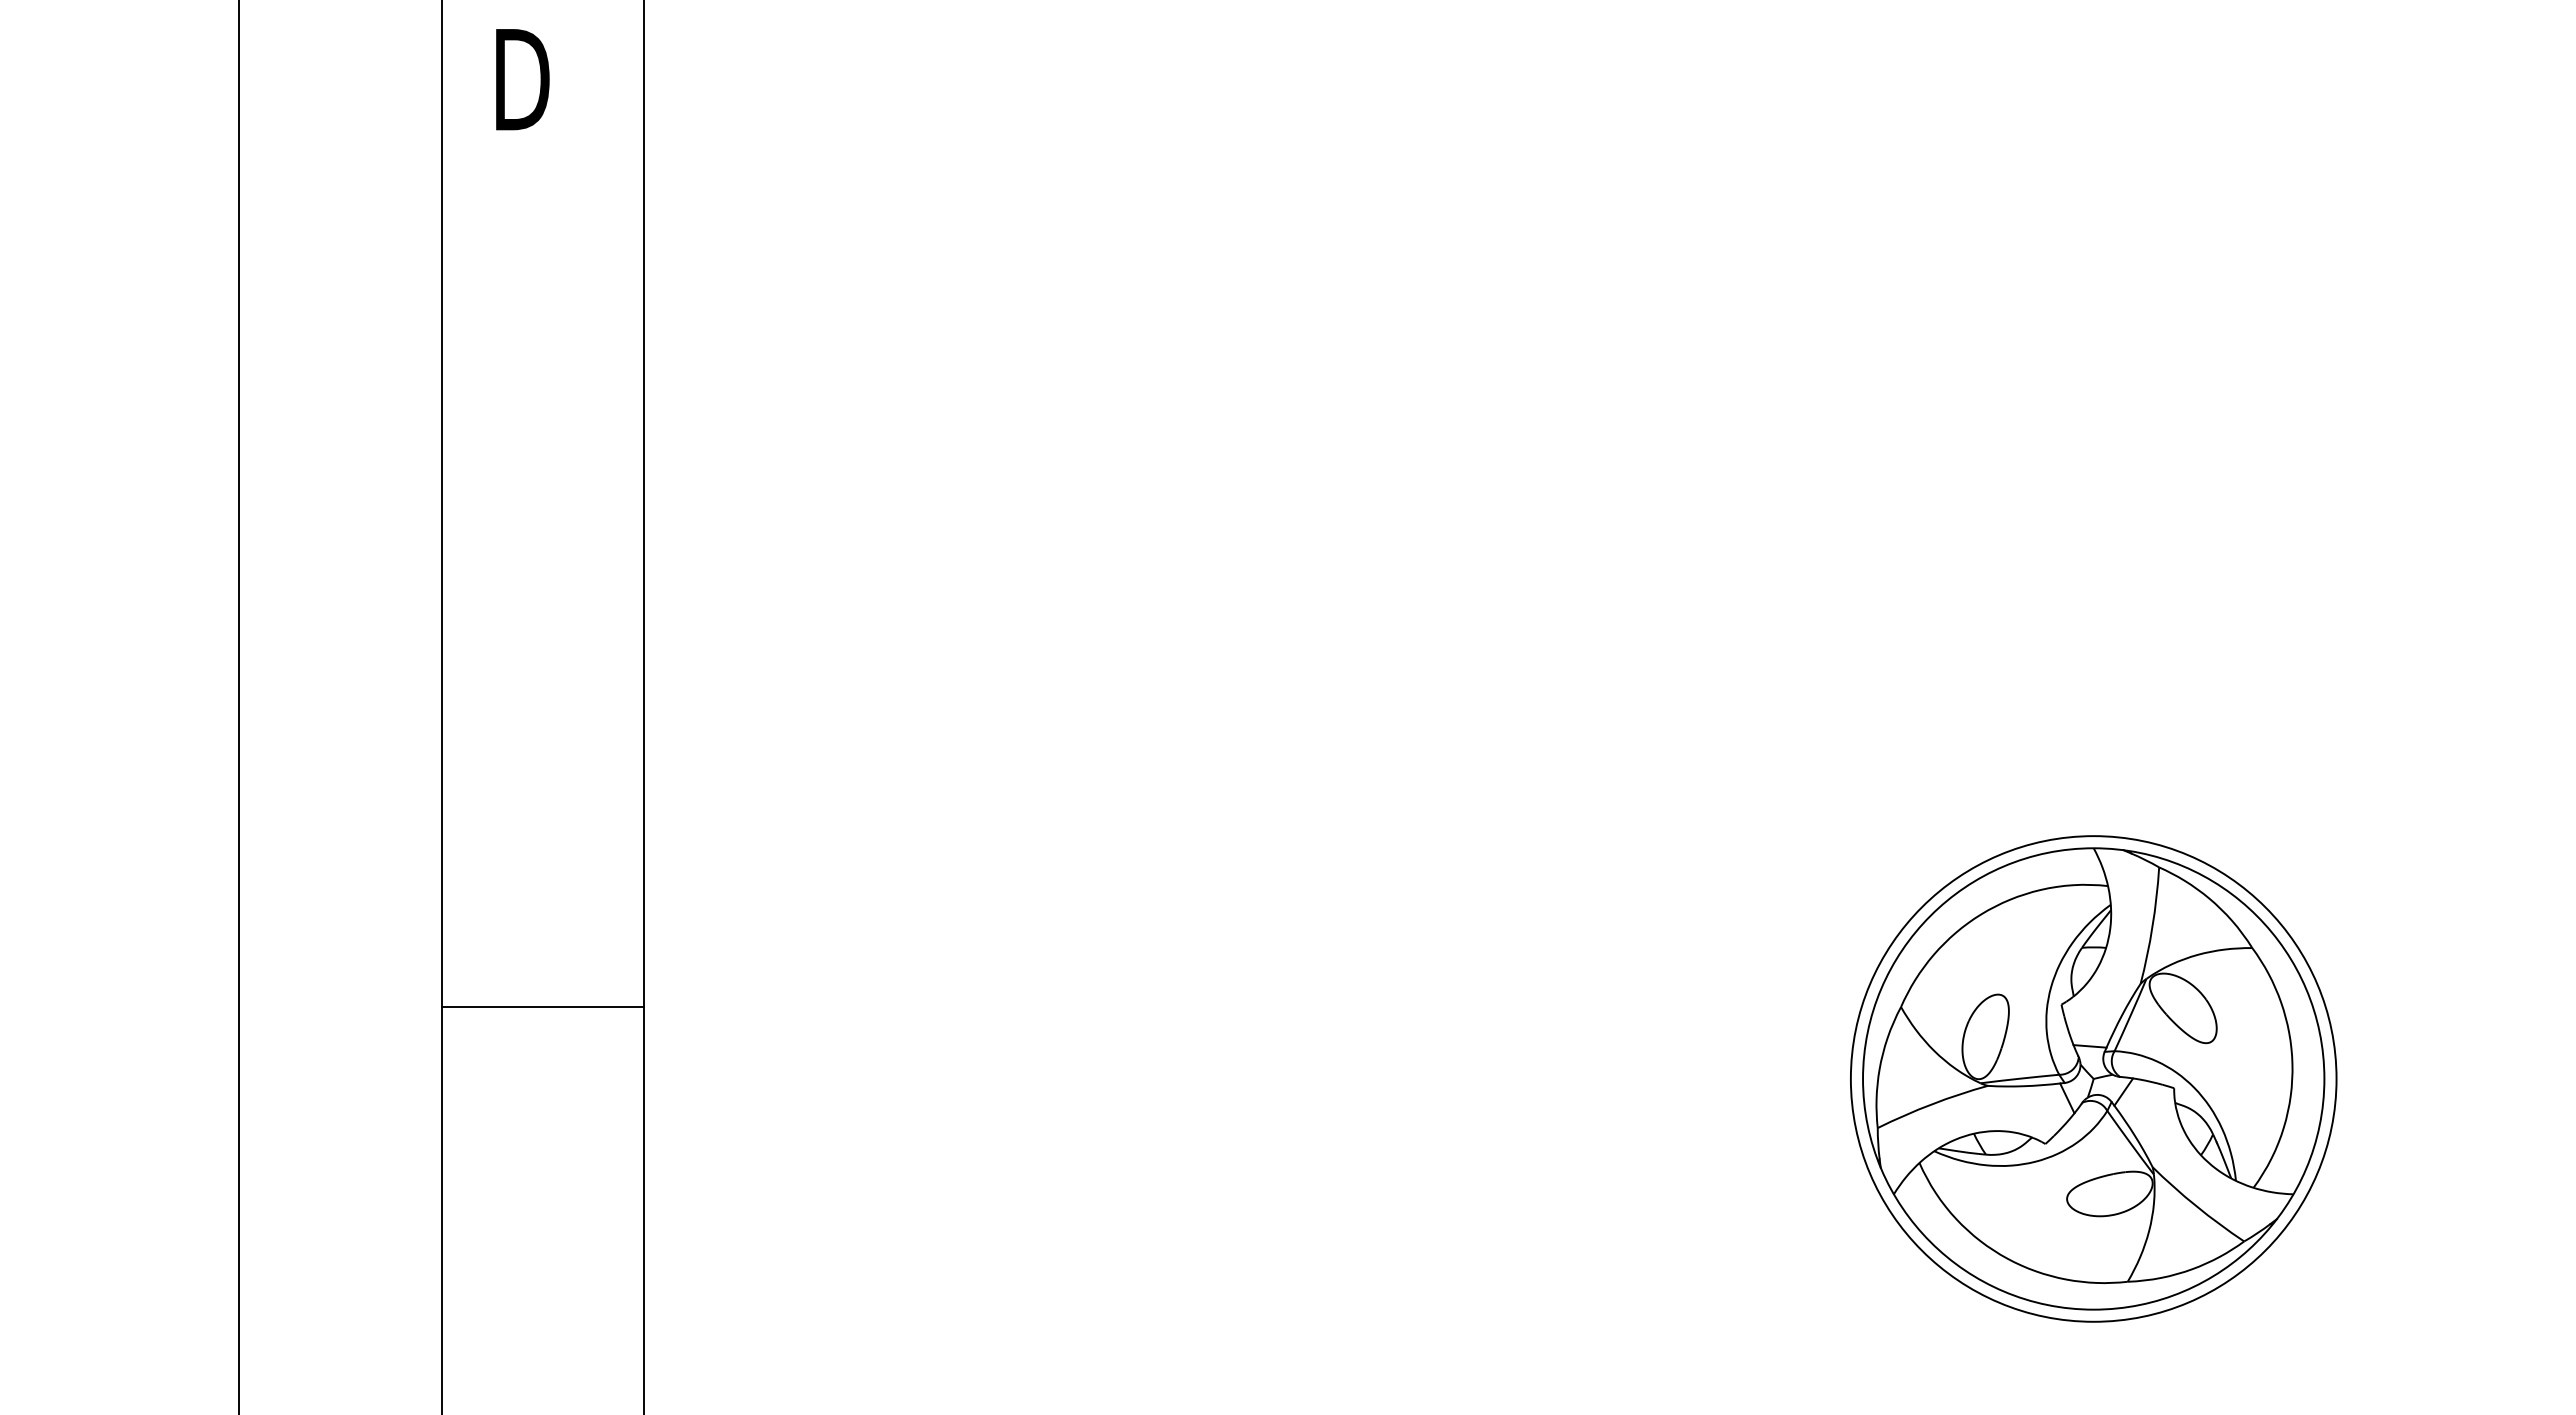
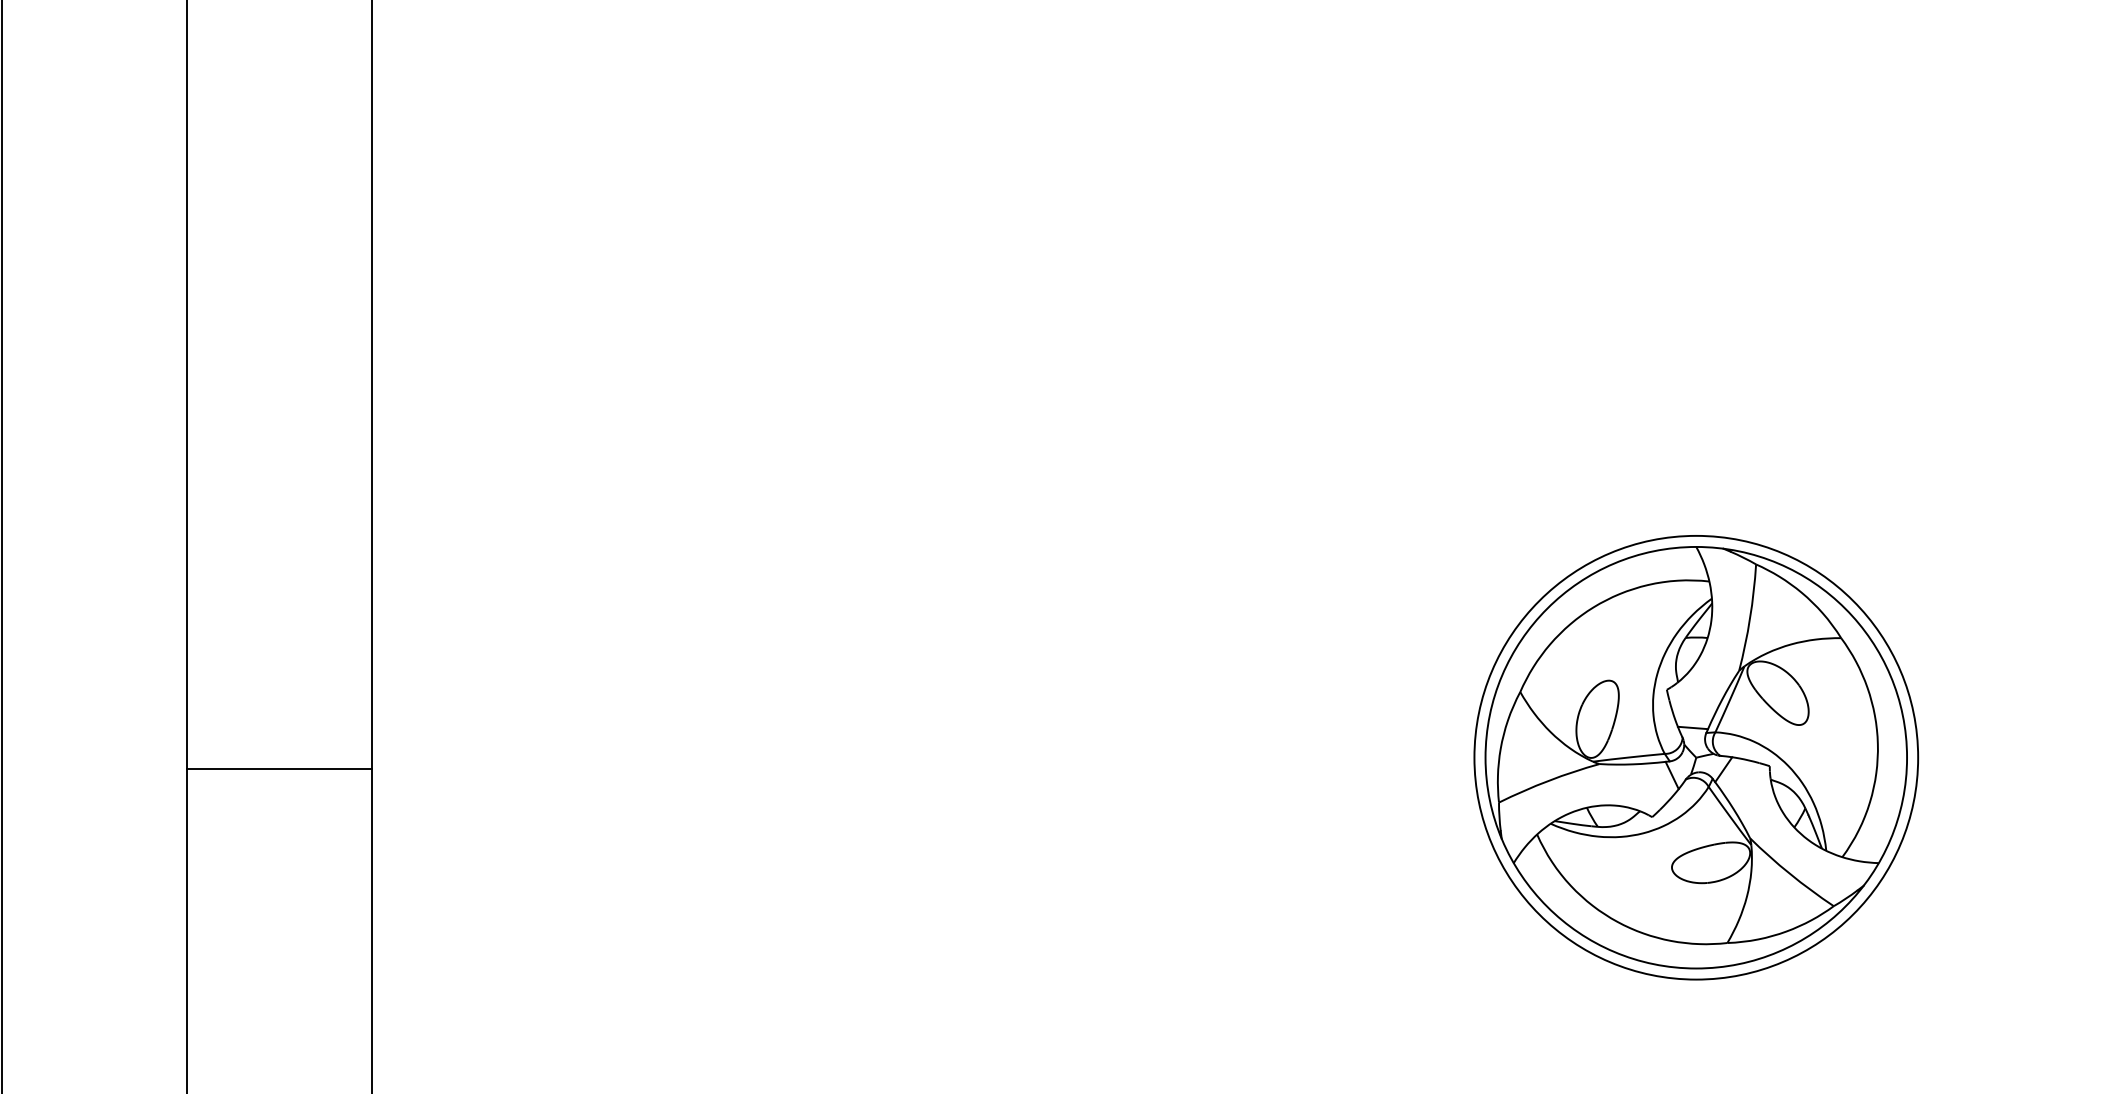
line: (542, 1006) -> (279, 769), moved

